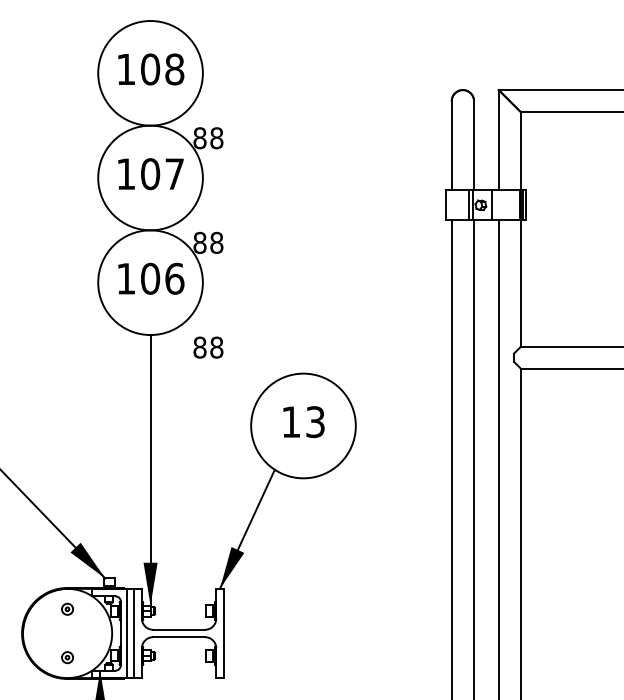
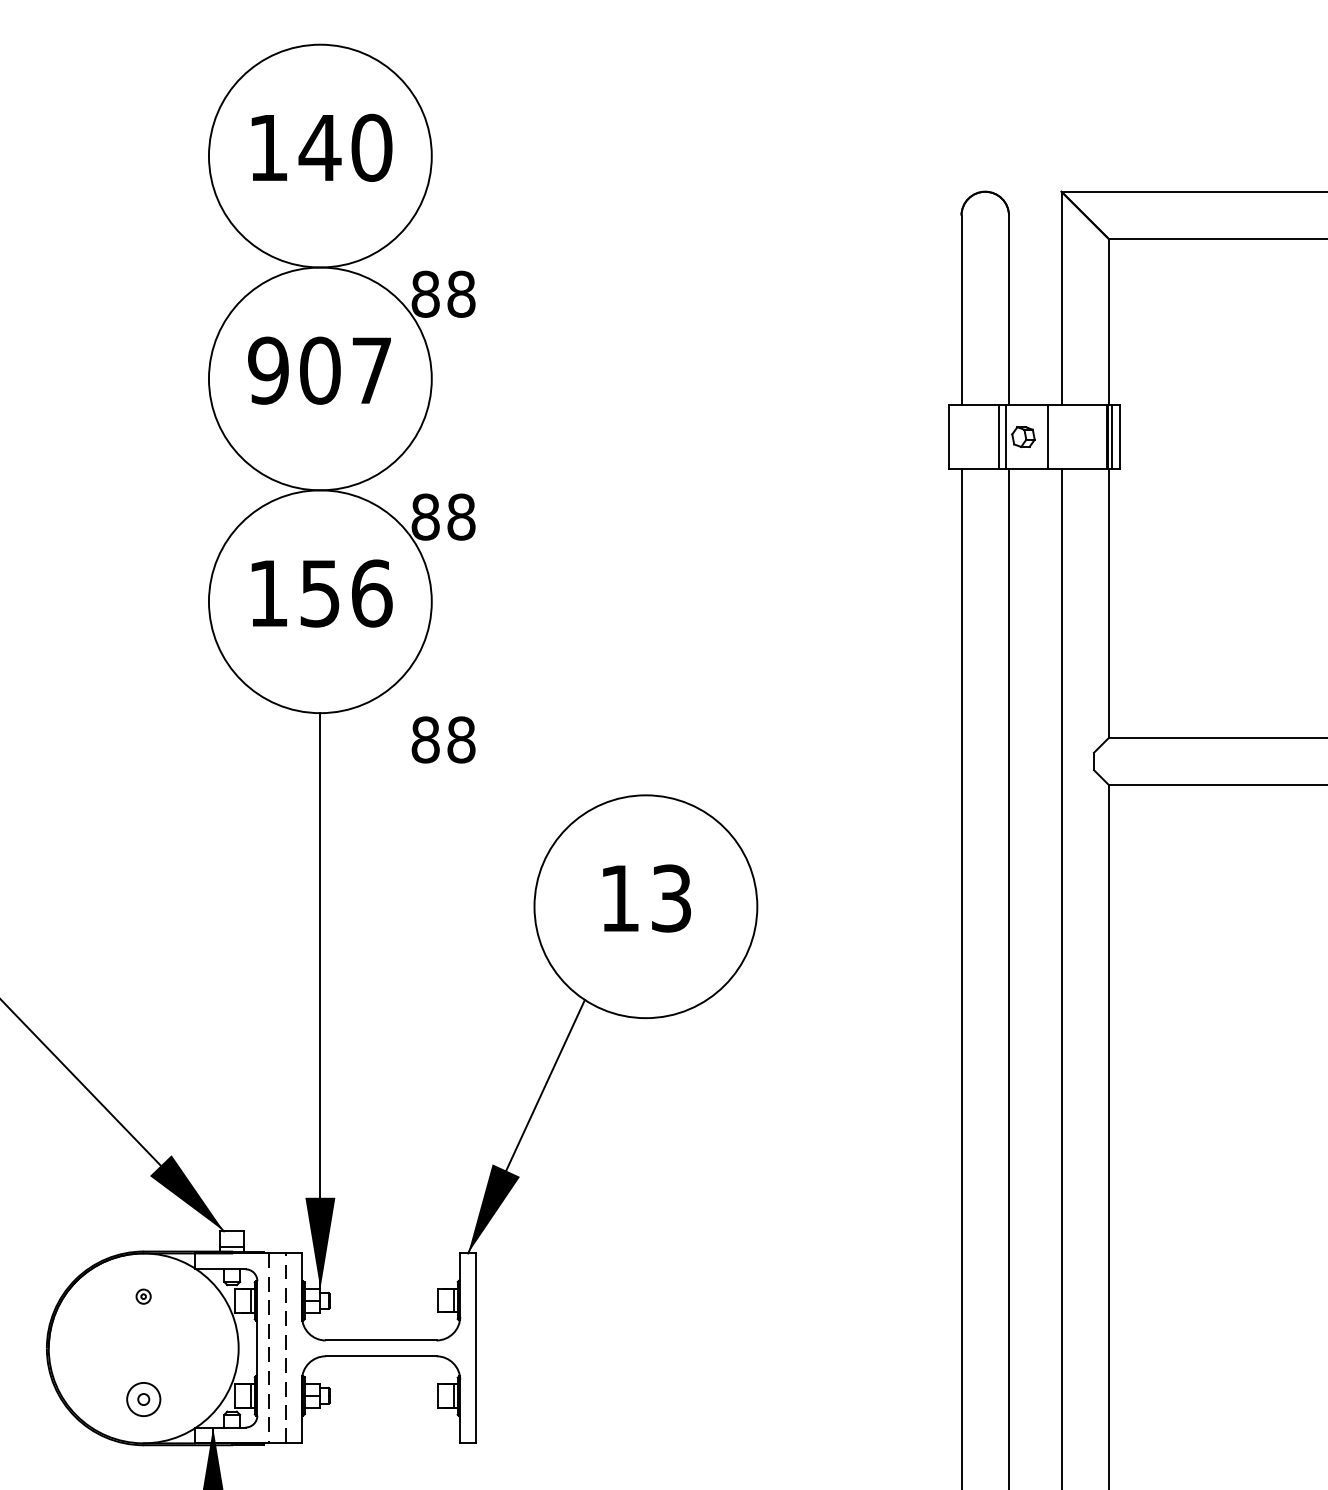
text: (162, 69) -> (345, 147), 108 -> 140
text: (125, 174) -> (267, 371), 107 -> 907
text: (150, 278) -> (320, 592), 106 -> 156
part: (67, 608) -> (143, 1295), size x0.6
line: (126, 633) -> (269, 1348), solid -> dashed
line: (134, 633) -> (286, 1348), solid -> dashed
part: (67, 657) -> (143, 1399), size x1.4

